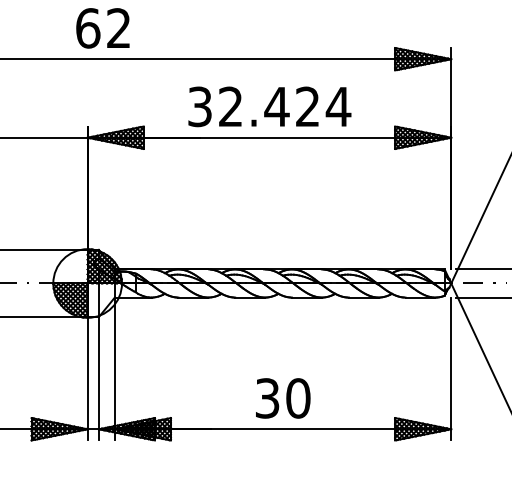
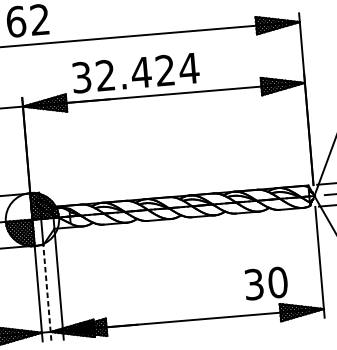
text: (269, 106) -> (135, 72), moved
line: (98, 378) -> (47, 292), solid -> dashed
text: (283, 398) -> (266, 283), moved

